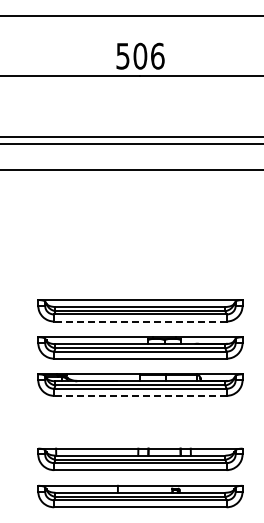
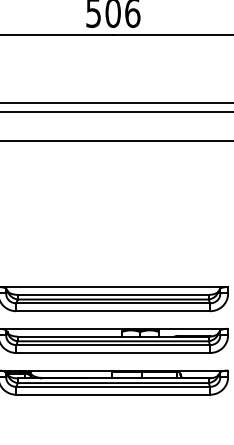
line: (139, 321) -> (112, 311), dashed -> solid
line: (139, 395) -> (112, 394), dashed -> solid

